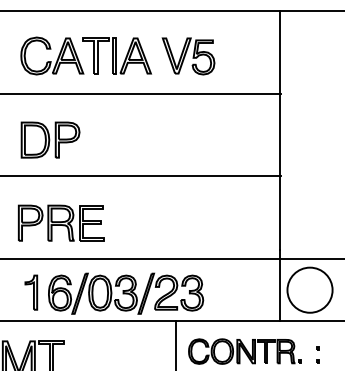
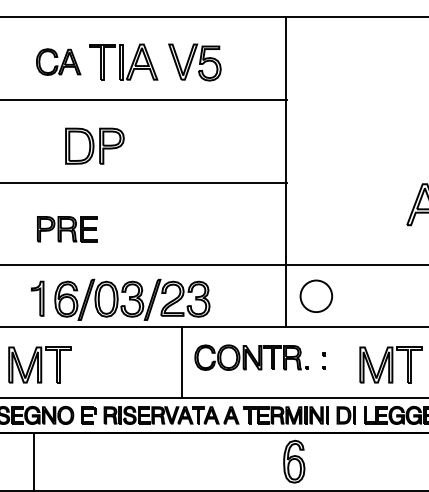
part: (52, 55) -> (58, 61), size x0.7
part: (50, 139) -> (94, 145), moved
part: (61, 222) -> (67, 228), size x0.7
circle: (309, 289) -> (315, 295), size x0.7

